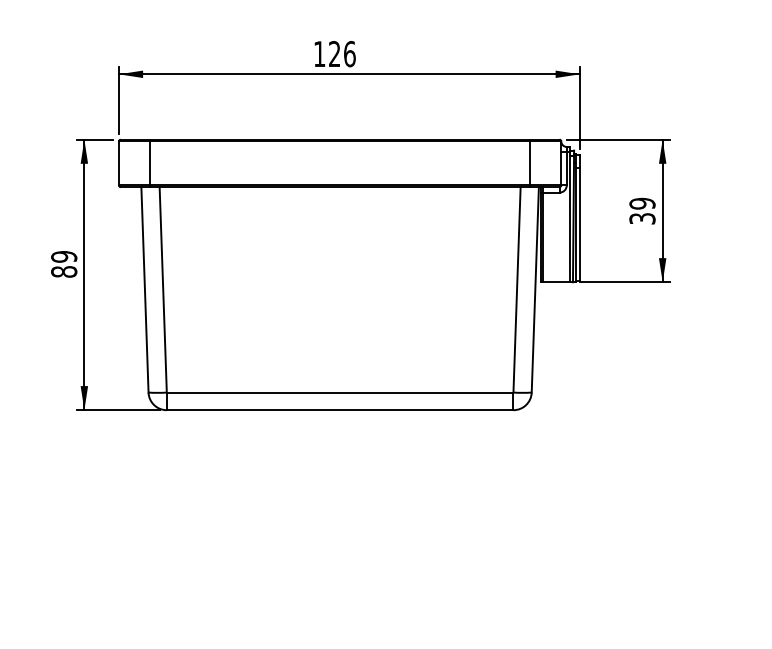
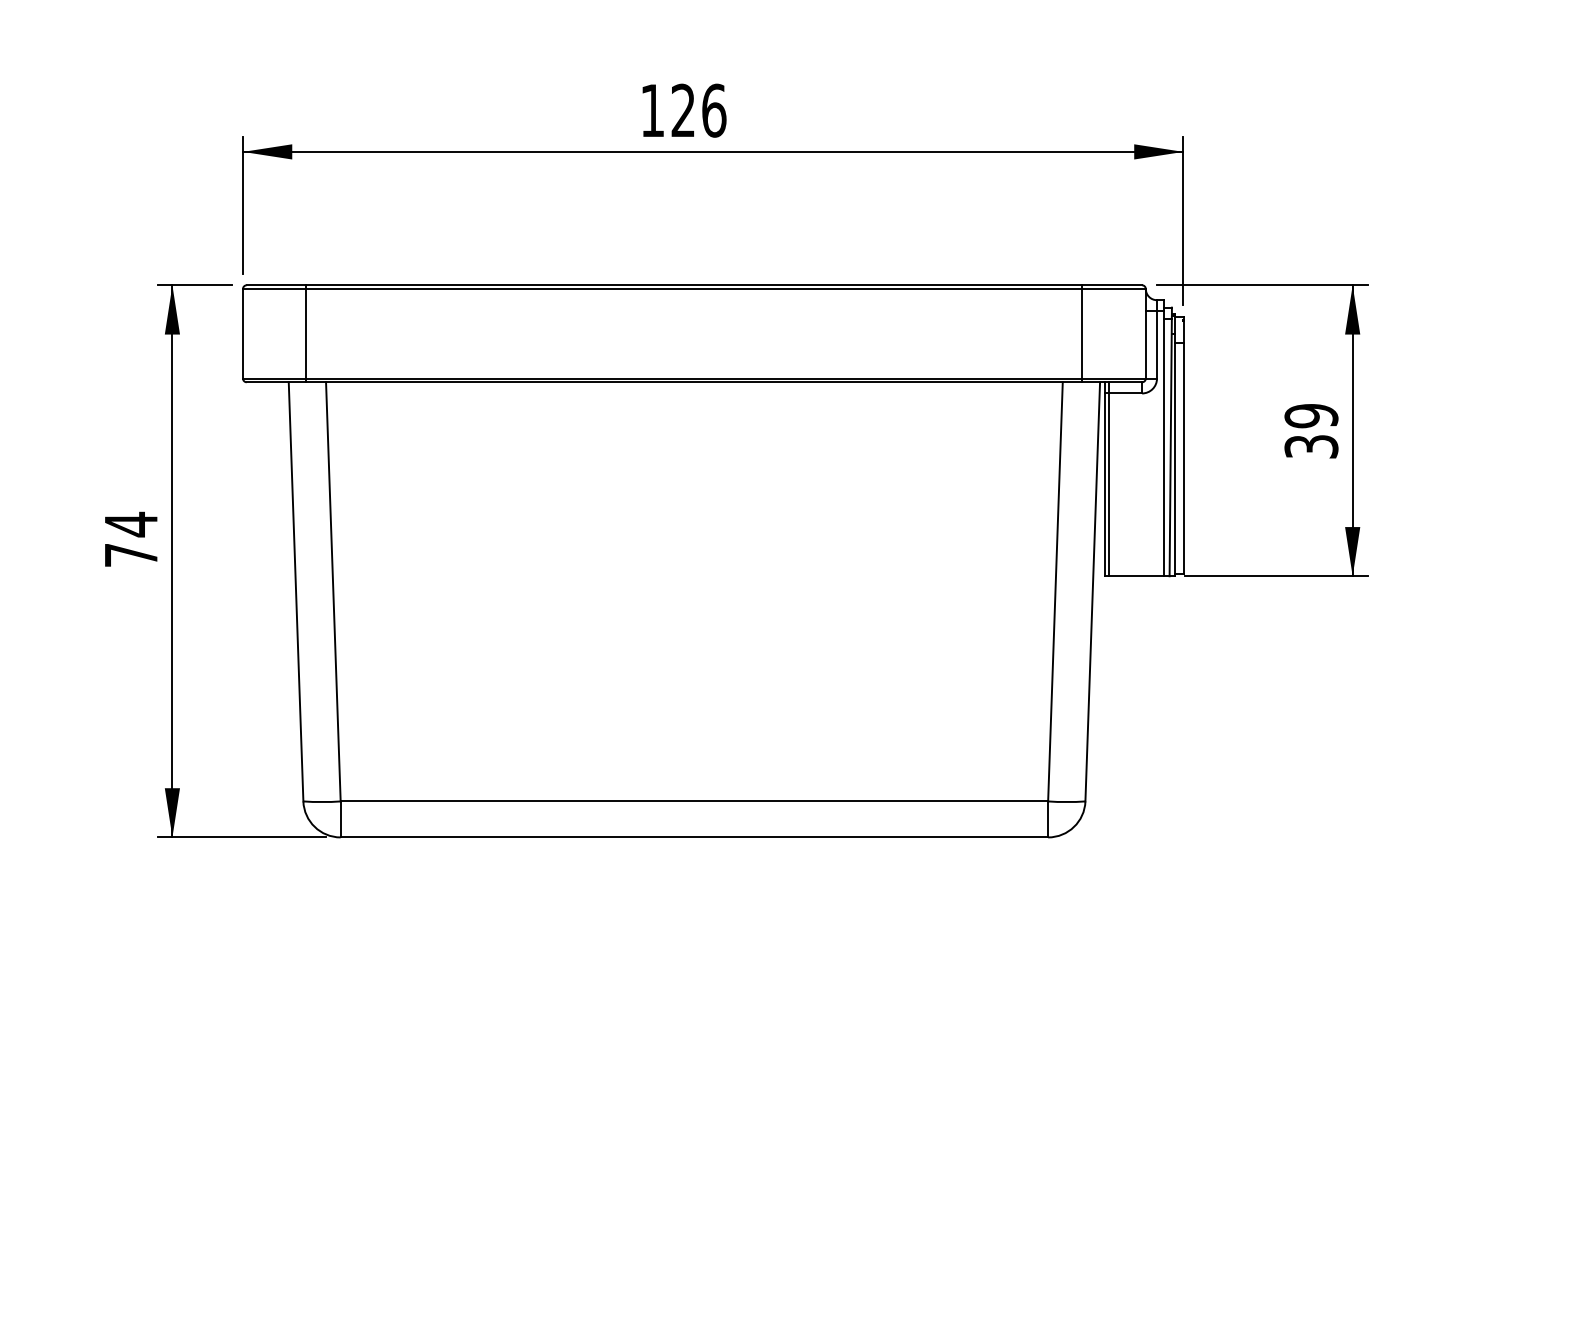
text: (64, 263) -> (131, 538), 89 -> 74

